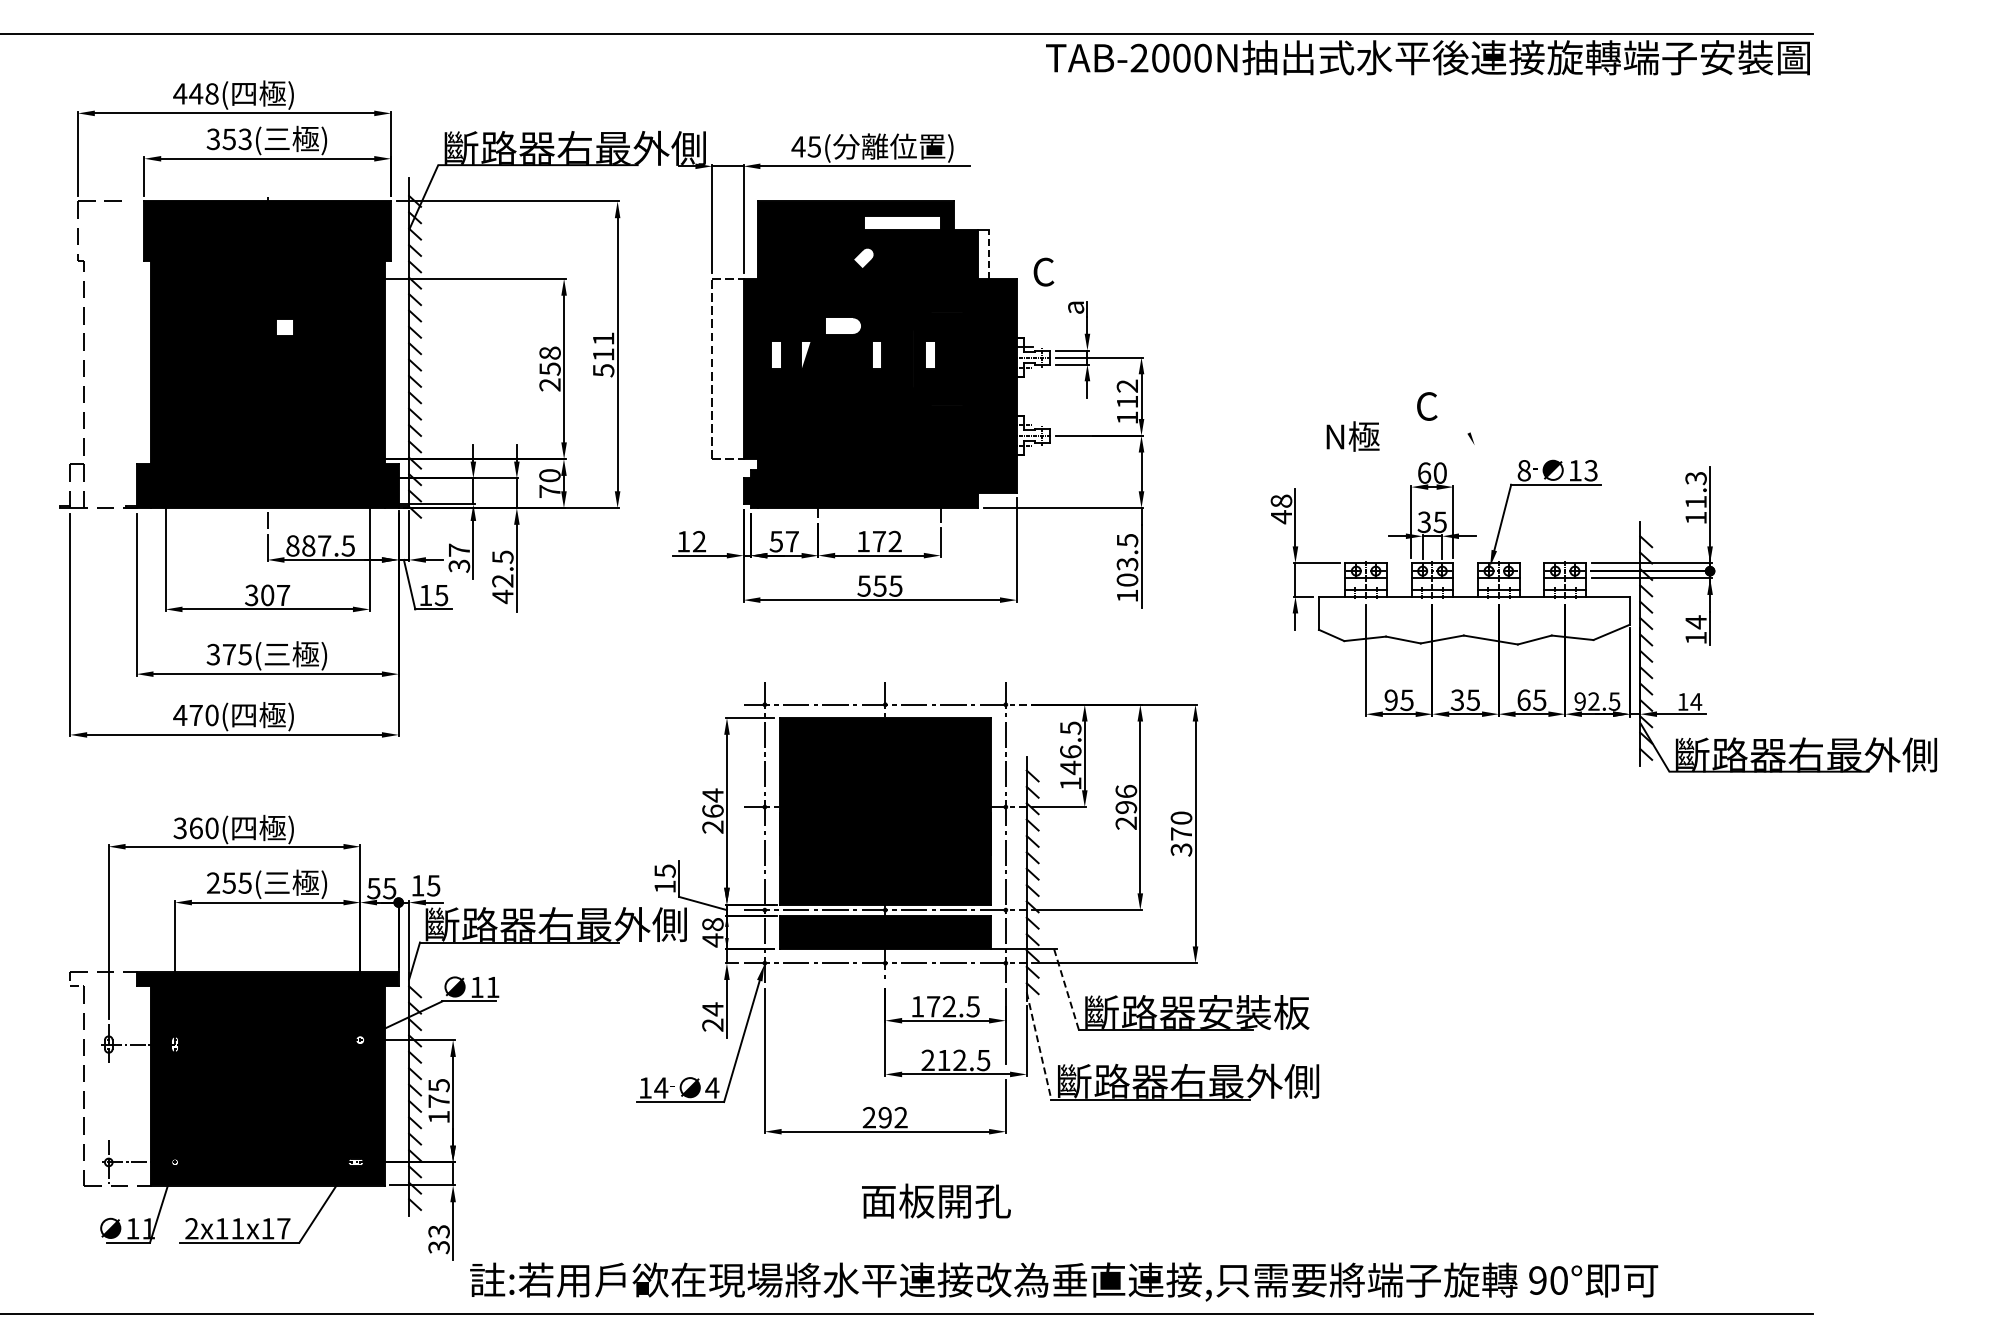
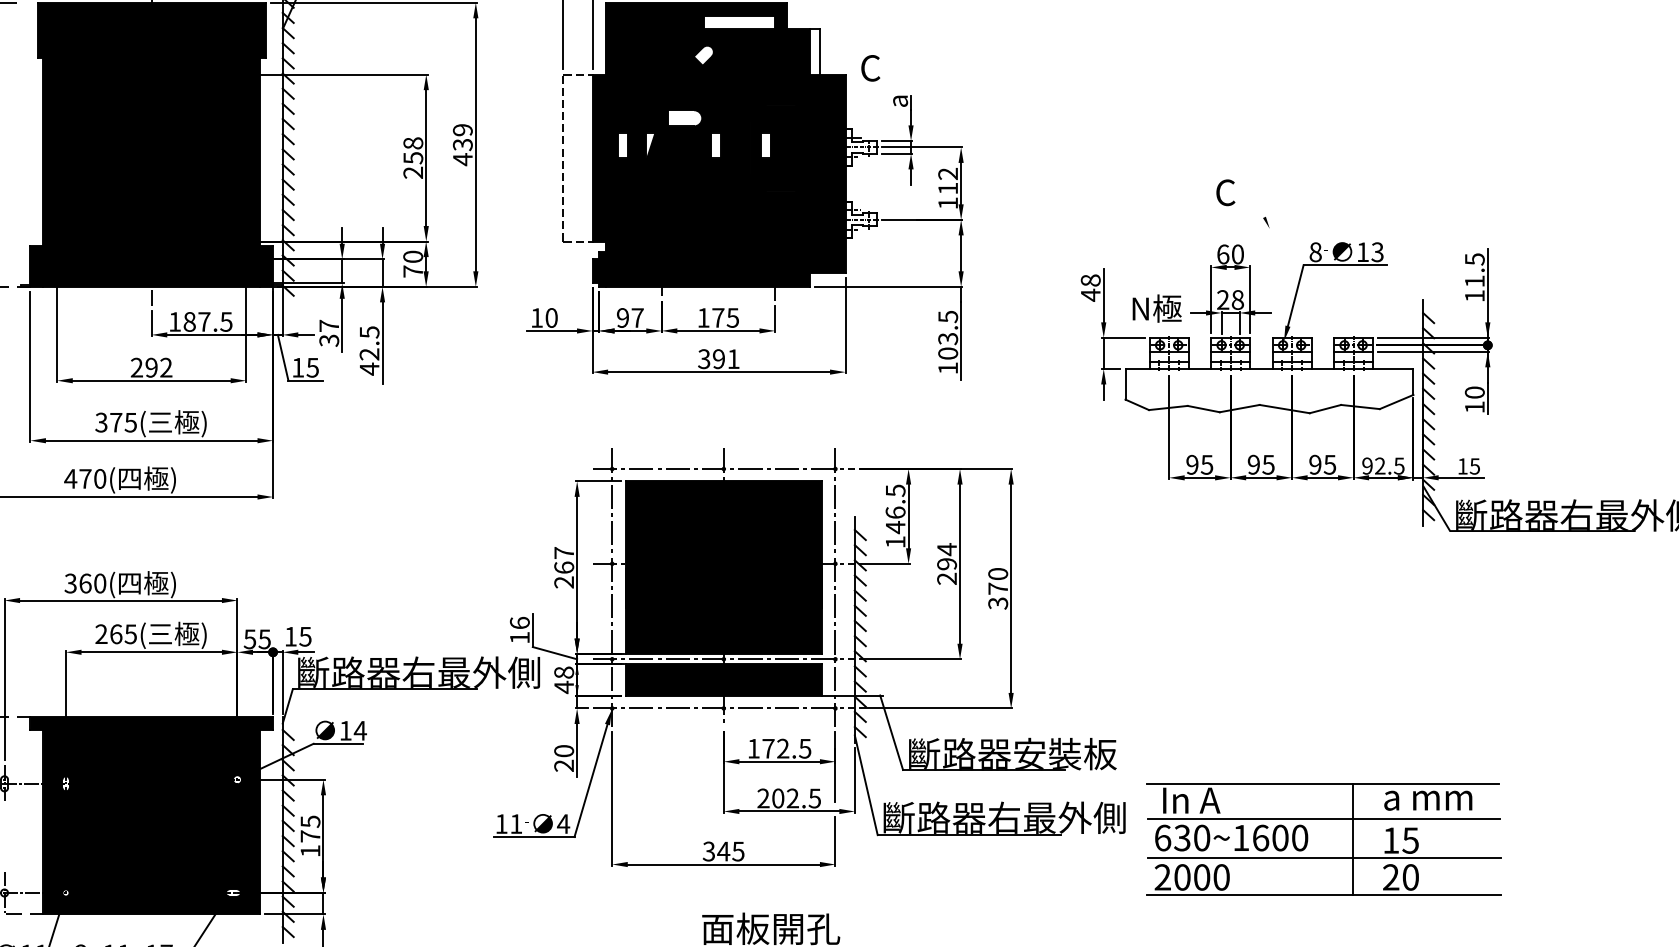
line: (988, 253) -> (819, 51), dashed -> solid
fill: (285, 327) -> (168, 119), added
text: (603, 354) -> (462, 144), 511 -> 439
text: (1352, 436) -> (1156, 308), moved
text: (1695, 478) -> (1474, 259), 11.3 -> 11.5
text: (1431, 522) -> (1229, 300), 35 -> 28
text: (699, 541) -> (551, 317), 12 -> 10
text: (775, 541) -> (622, 317), 57 -> 97
text: (894, 541) -> (732, 317), 172 -> 175
text: (292, 545) -> (174, 321), 887.5 -> 187.5
text: (879, 585) -> (718, 358), 555 -> 391
text: (267, 595) -> (151, 367), 307 -> 292
text: (1695, 622) -> (1474, 392), 14 -> 10
text: (1456, 699) -> (1252, 464), 35 -> 95
text: (1523, 699) -> (1314, 464), 65 -> 95
text: (1696, 701) -> (1475, 466), 14 -> 15
text: (1126, 791) -> (947, 549), 296 -> 294
text: (712, 795) -> (563, 553), 264 -> 267
text: (664, 870) -> (519, 622), 15 -> 16
text: (229, 882) -> (116, 633), 255( -> 265(
text: (492, 987) -> (359, 730), 11 -> 14
line: (1066, 989) -> (891, 732), dashed -> solid
text: (712, 1009) -> (563, 751), 24 -> 20
line: (1039, 1046) -> (866, 785), dashed -> solid
text: (943, 1060) -> (777, 798), 212.5 -> 202.5
text: (661, 1087) -> (516, 823), 14 -> 11
part: (1516, 1104) -> (1308, 839), added
text: (884, 1117) -> (723, 851), 292 -> 345

